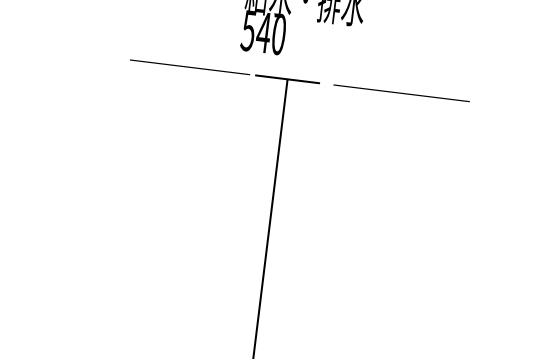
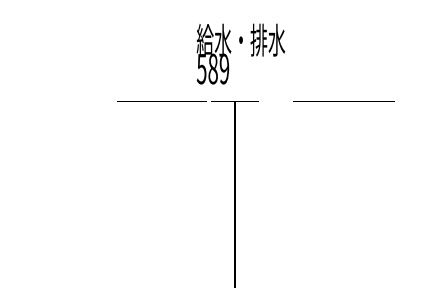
text: (271, 32) -> (218, 68), 540 -> 589
line: (400, 93) -> (343, 101), moved

